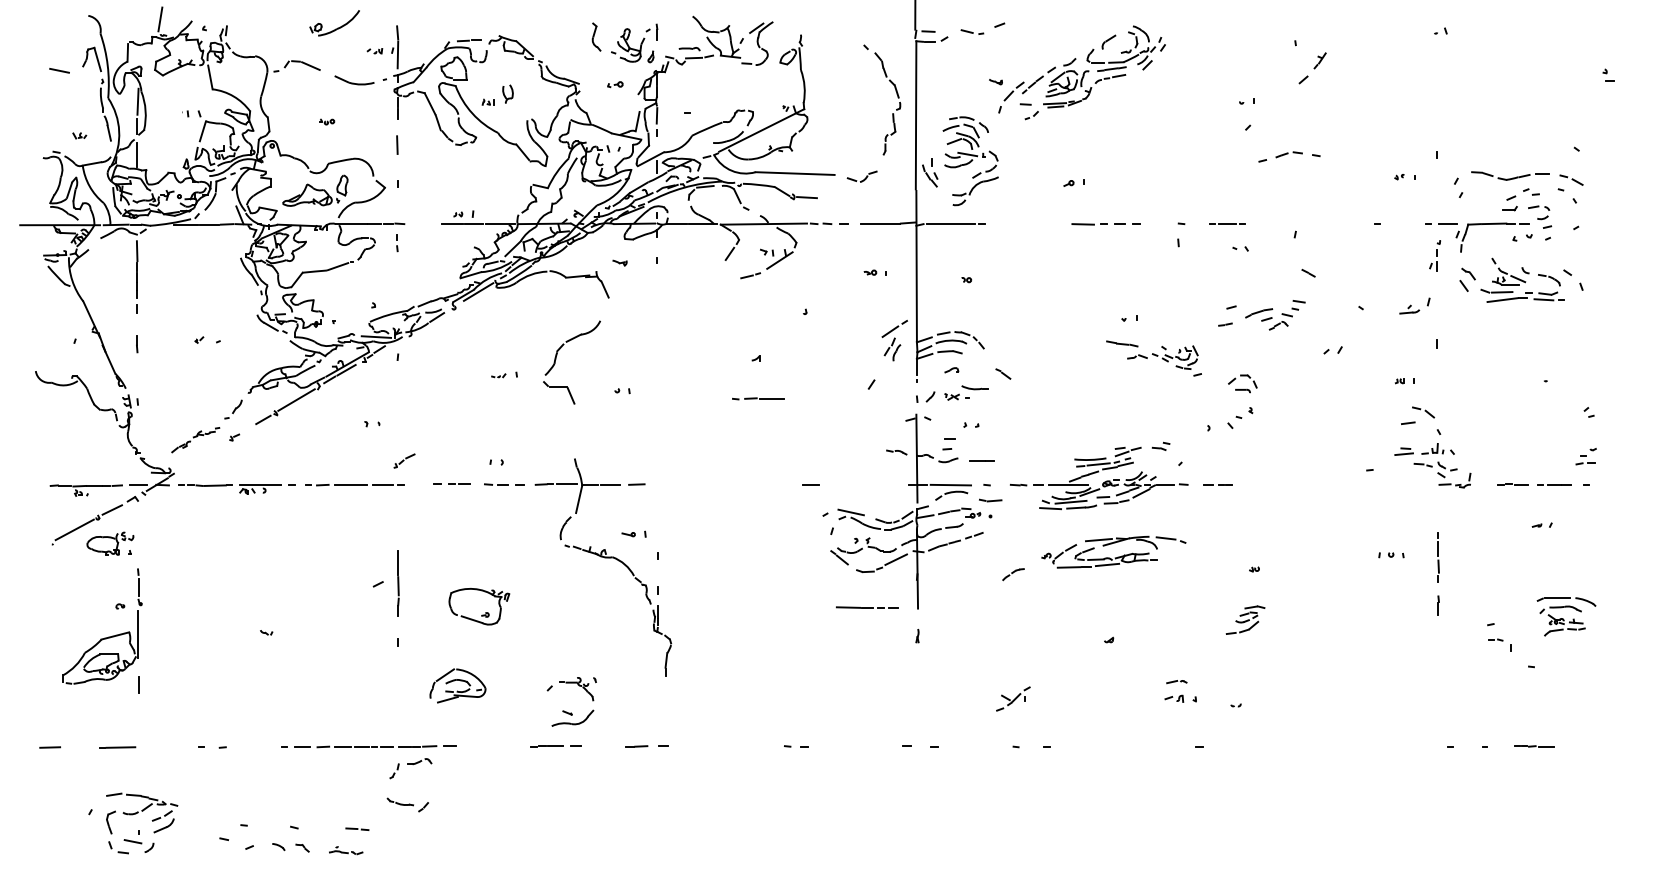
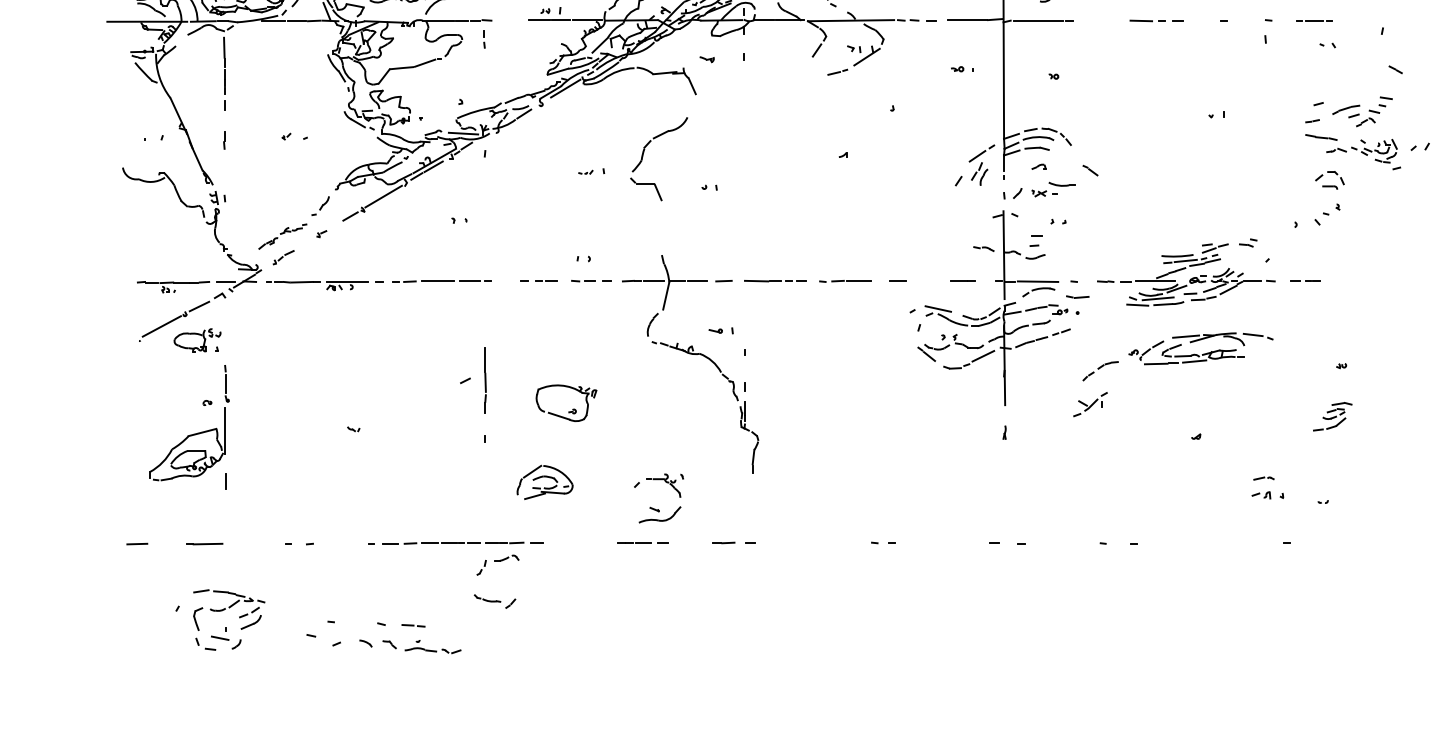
line: (1100, 224) -> (1158, 21), moved
part: (894, 340) -> (981, 165), moved
part: (1153, 358) -> (1352, 152), moved
part: (758, 398) -> (845, 281), moved
part: (404, 460) -> (283, 257), moved
line: (981, 460) -> (962, 281), moved
part: (1013, 574) -> (1100, 371), size x1.67
line: (867, 607) -> (775, 281), moved
part: (1013, 698) -> (1090, 404), moved
line: (357, 828) -> (413, 625), moved
part: (345, 850) -> (432, 647), size x1.67

